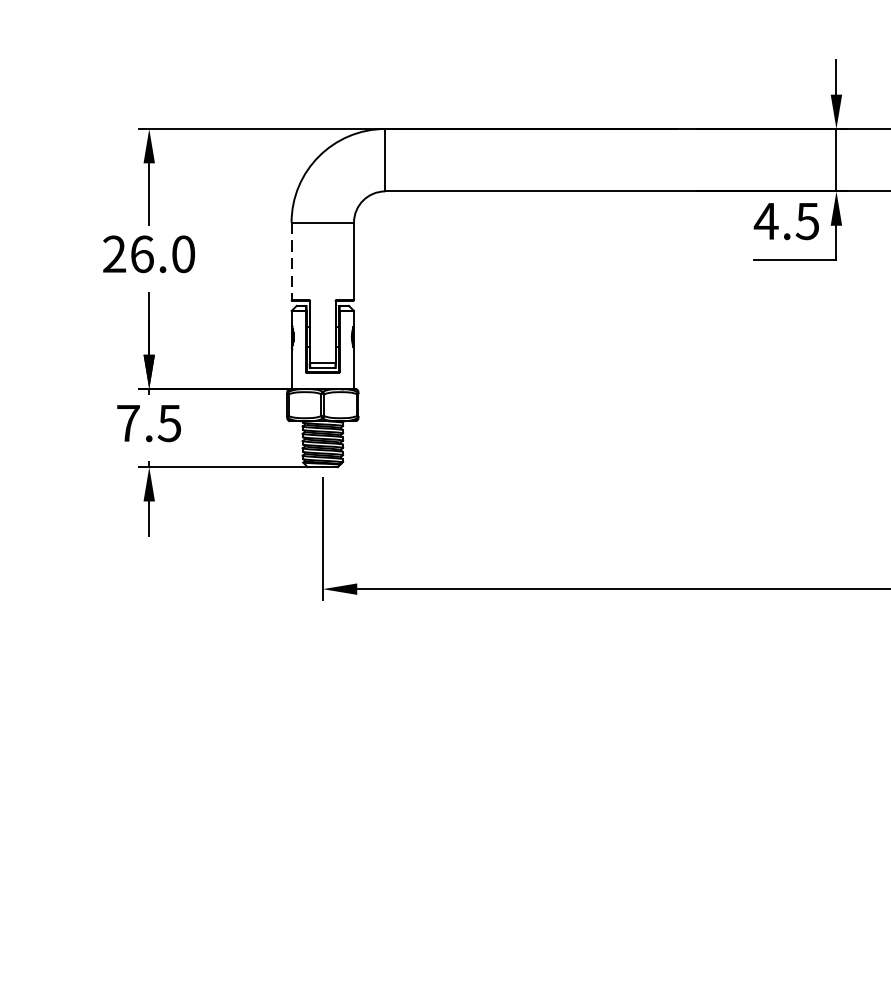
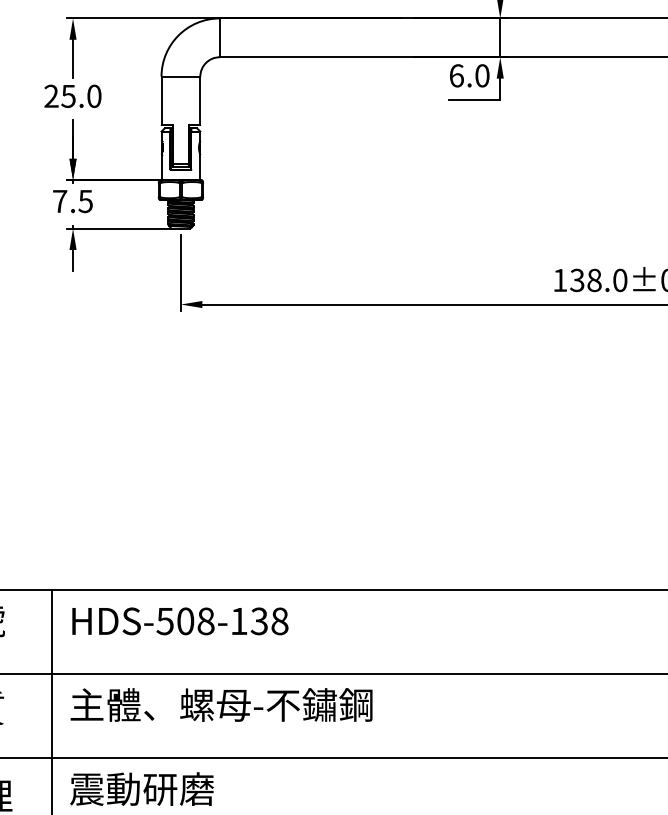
text: (785, 220) -> (468, 75), 4.5 -> 6.0
text: (141, 252) -> (68, 95), 26.0 -> 25.0
line: (291, 262) -> (161, 101), dashed -> solid

